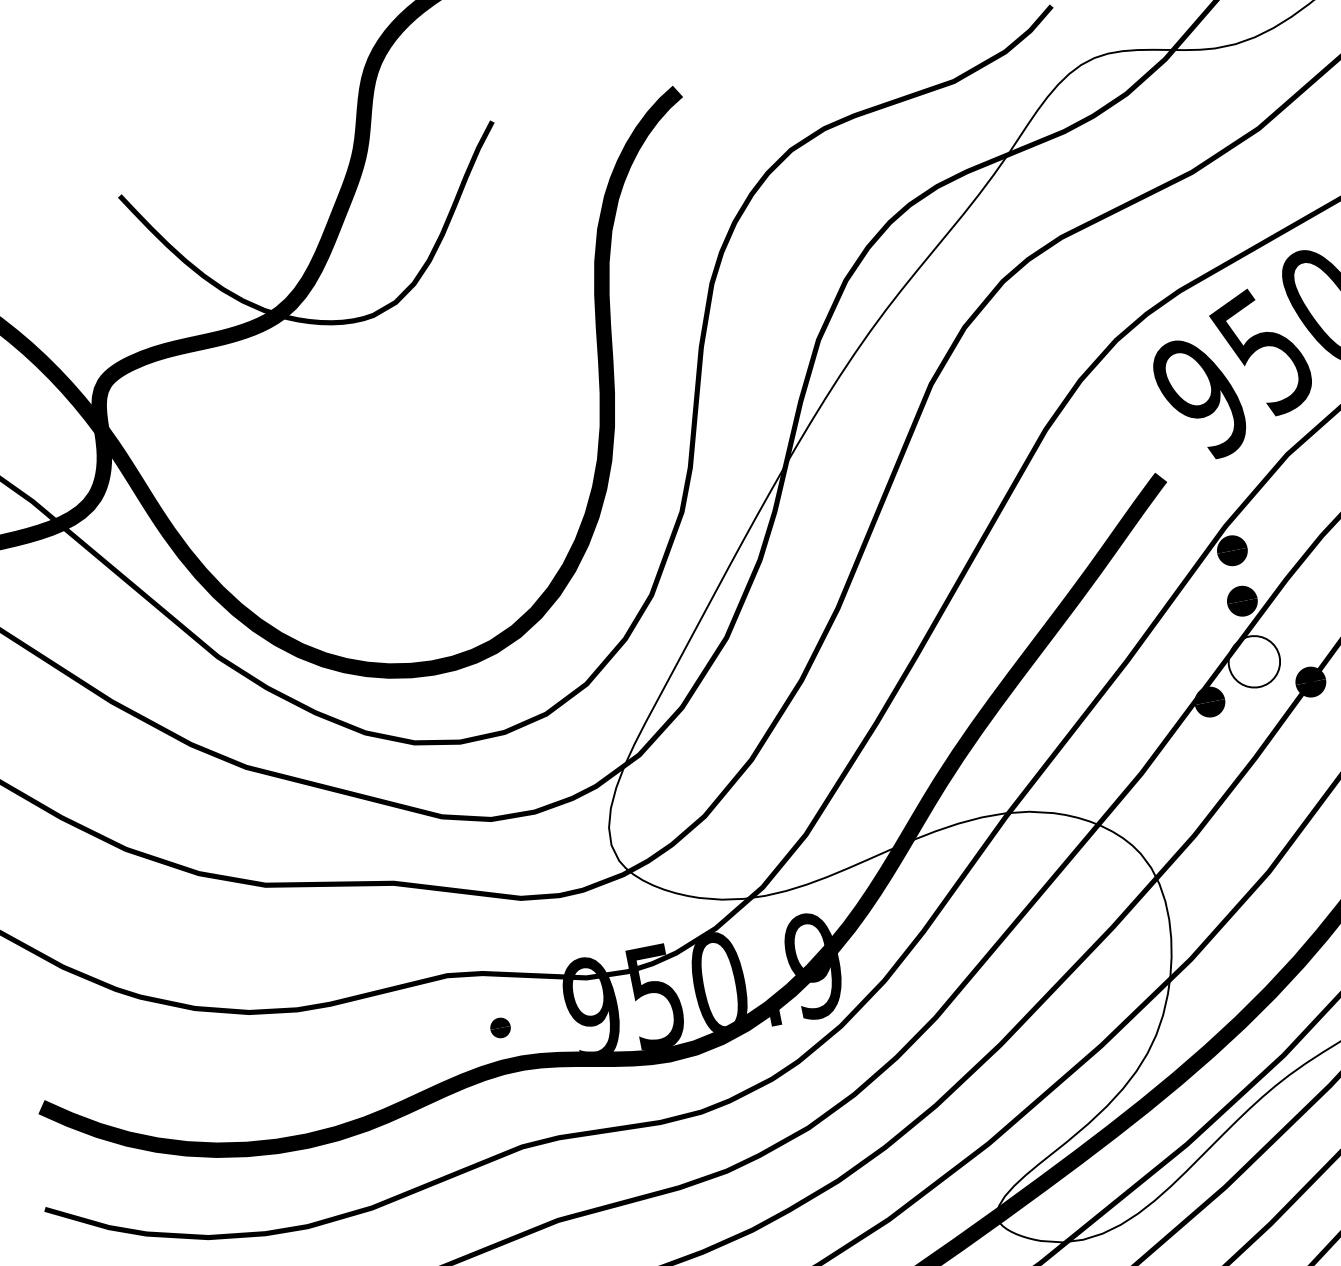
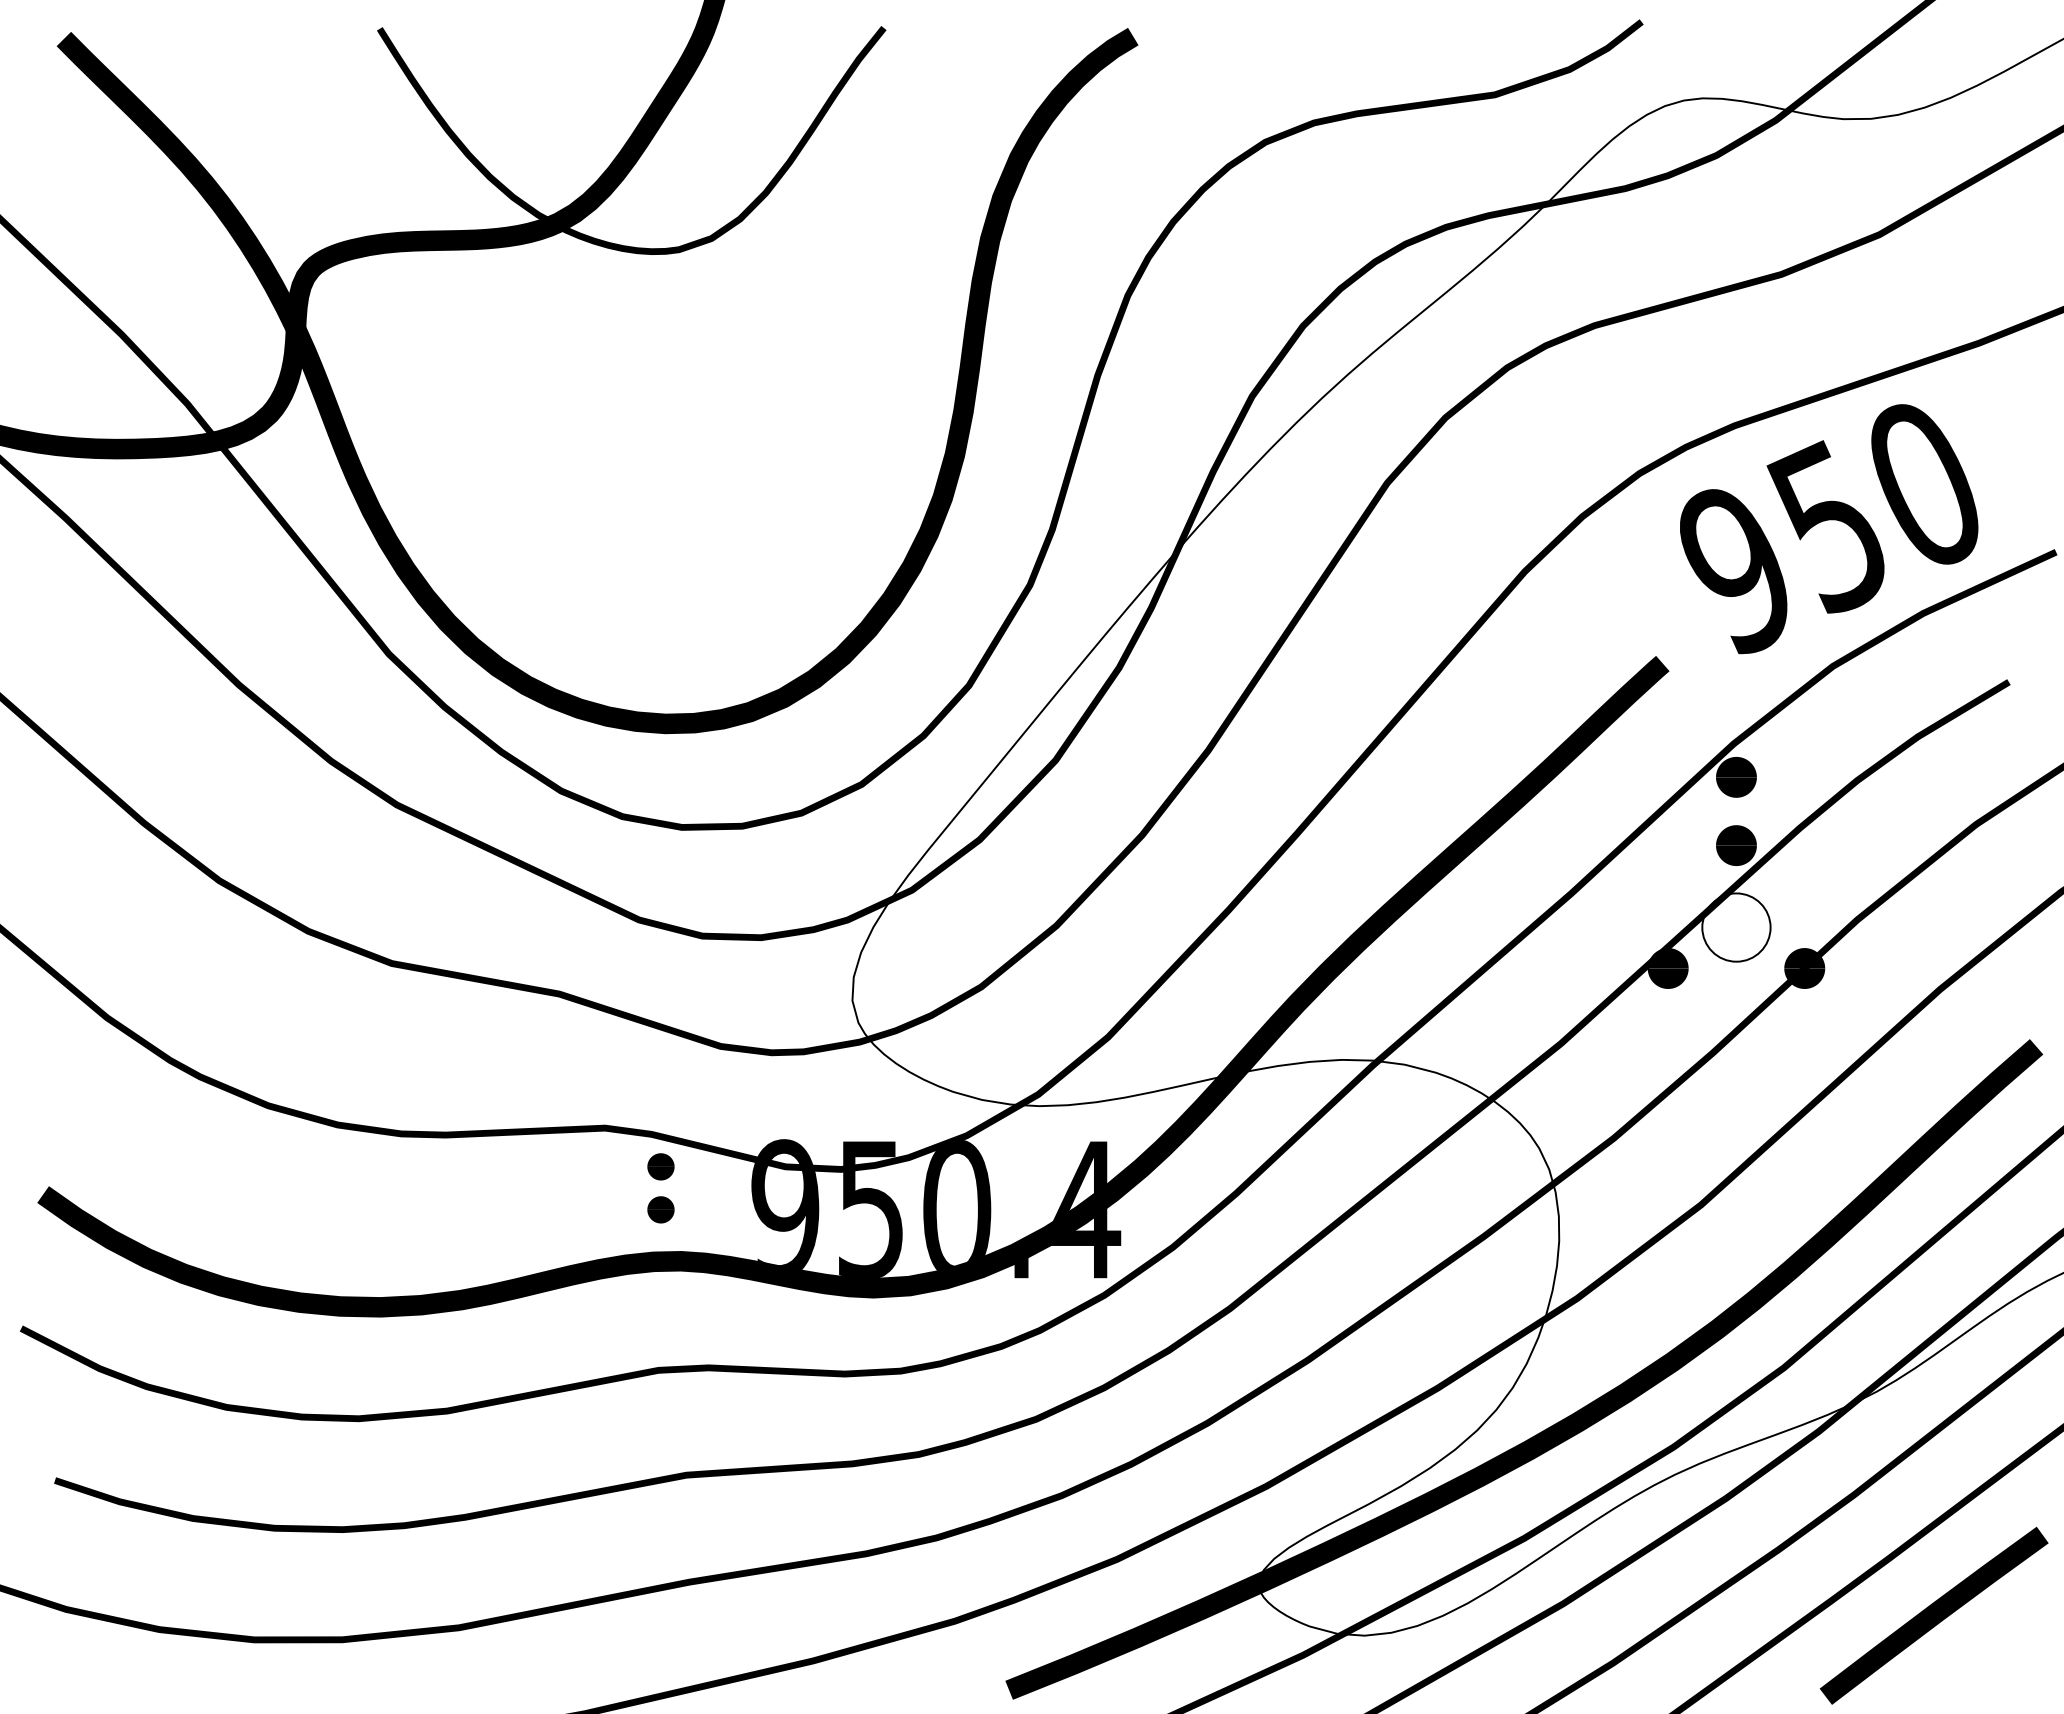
text: (815, 965) -> (1086, 1209), 950.9 -> 950.4
part: (493, 995) -> (660, 1166), added

